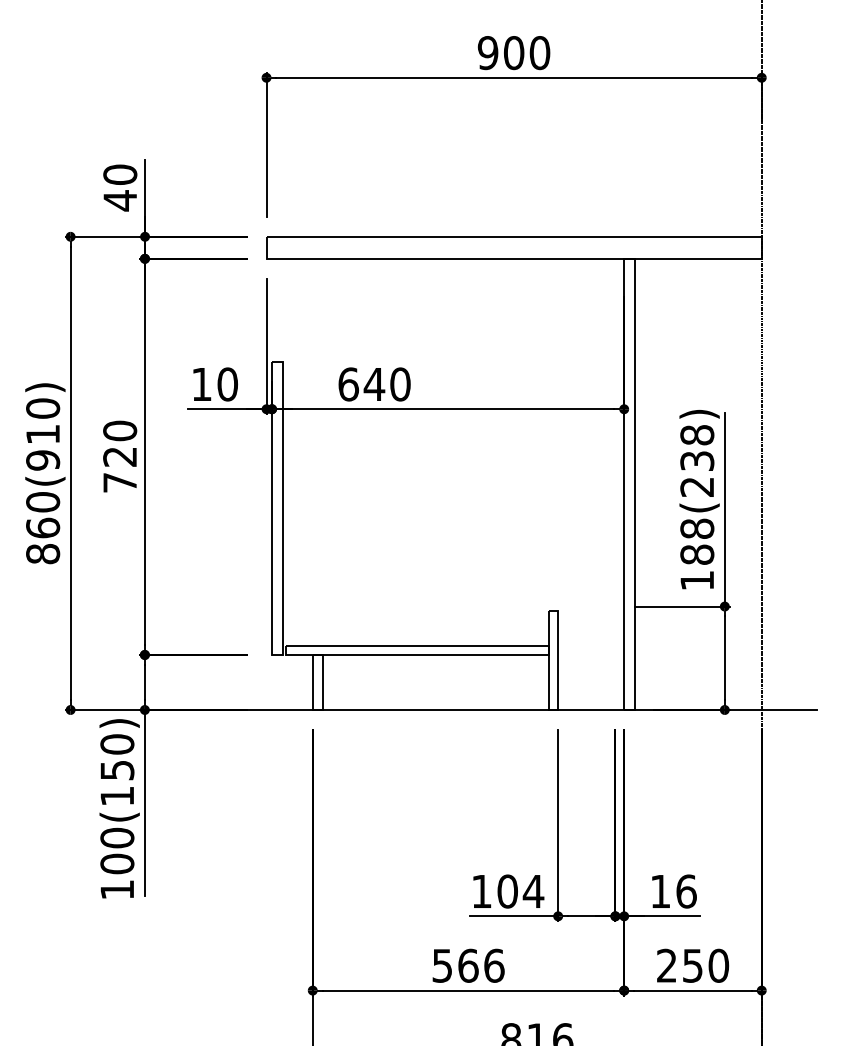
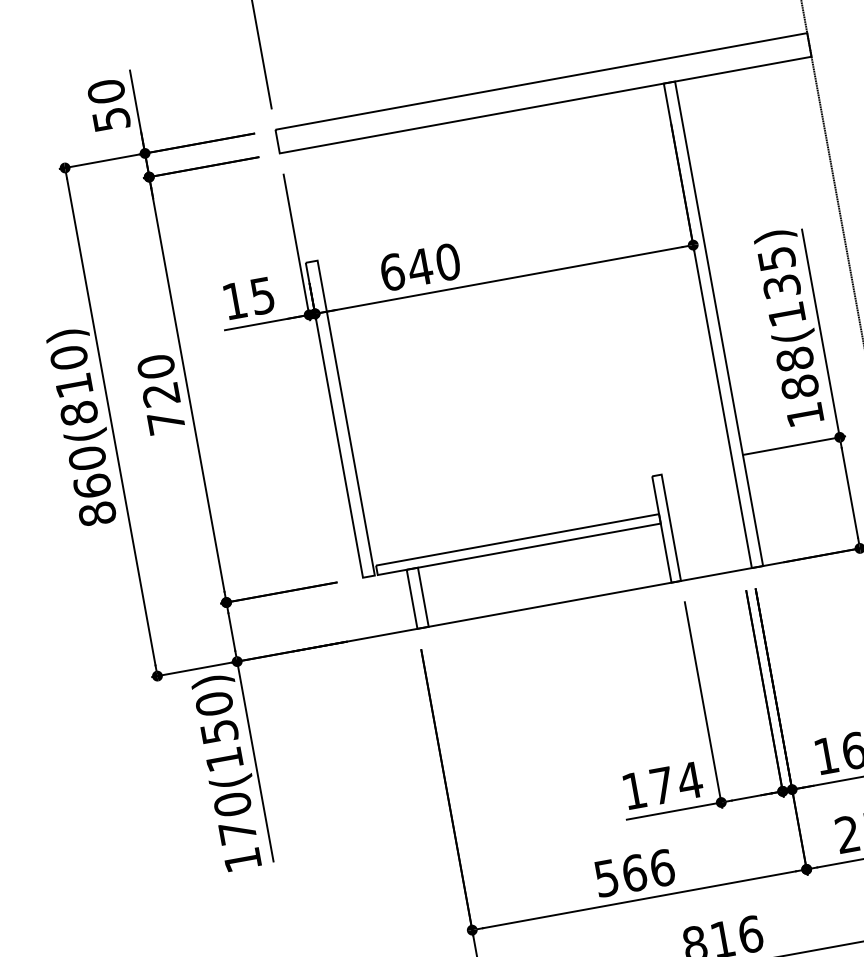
text: (120, 200) -> (111, 119), 40 -> 50
text: (227, 384) -> (262, 295), 10 -> 15
text: (43, 460) -> (79, 413), 860(910) -> 860(810)
text: (697, 460) -> (781, 285), 188(238) -> 188(135)
text: (117, 863) -> (237, 831), 100(150) -> 170(150)
text: (507, 891) -> (662, 785), 104 -> 174

